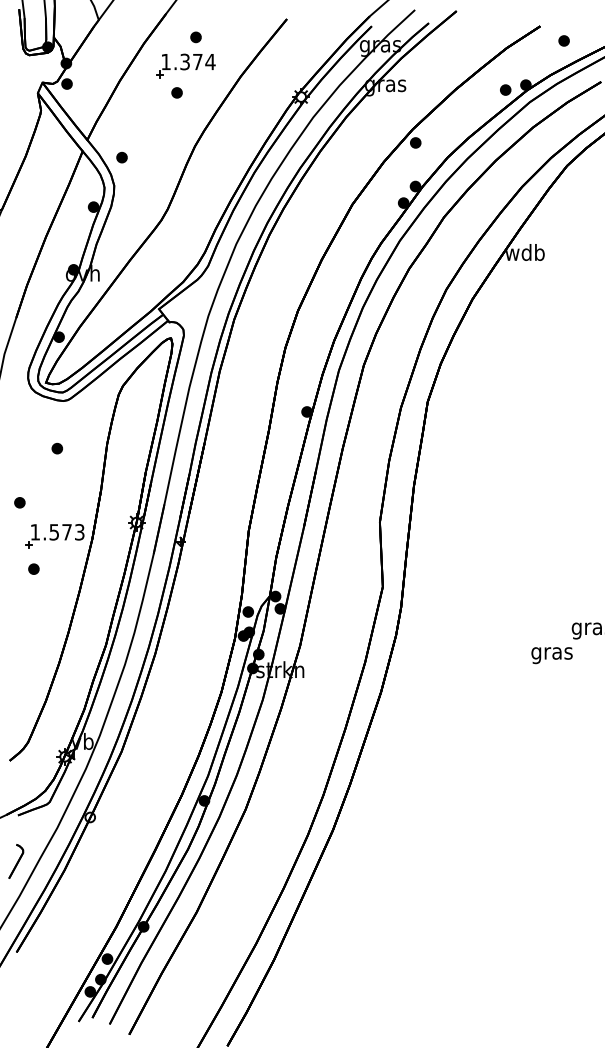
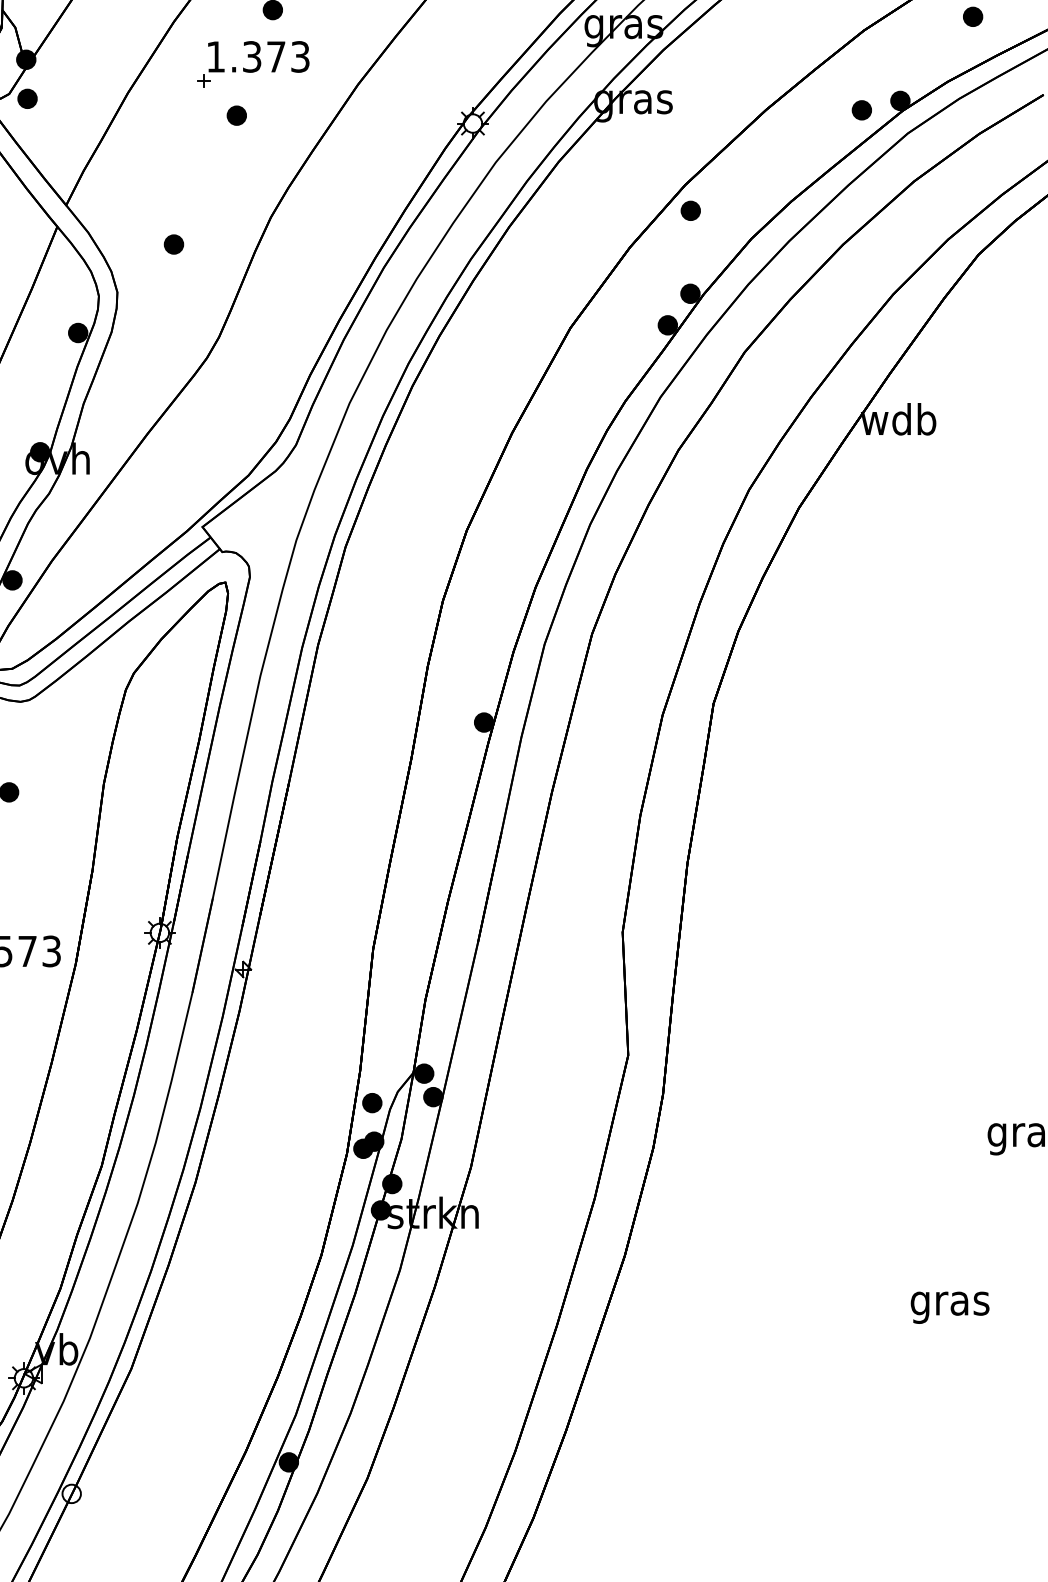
text: (210, 61) -> (300, 55), 1.374 -> 1.373
part: (121, 157) -> (172, 244), moved
text: (551, 655) -> (949, 1307), moved

